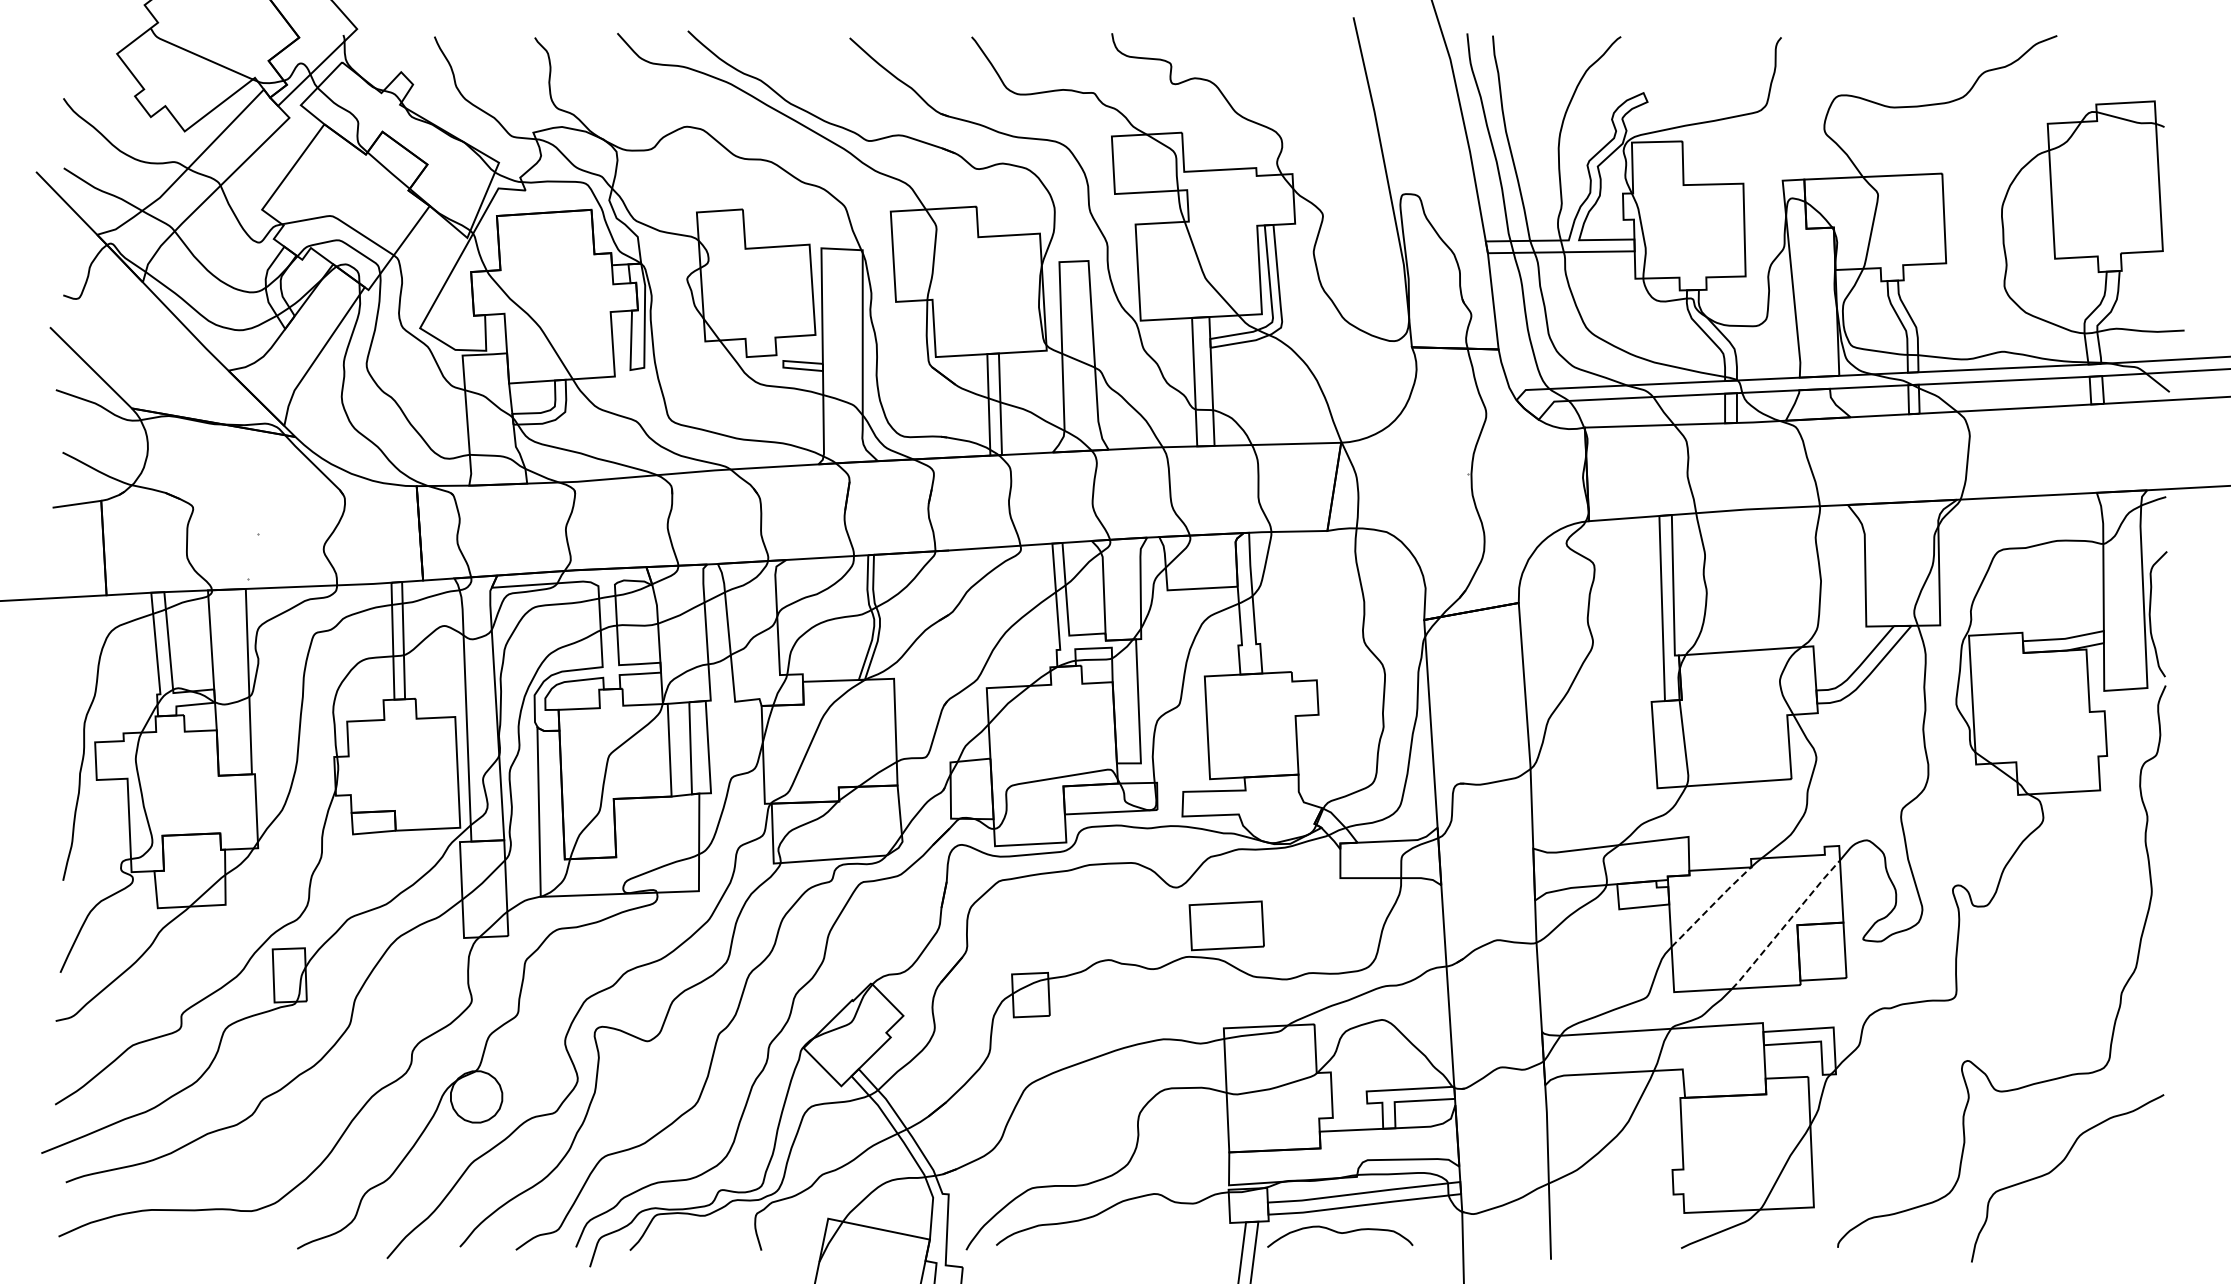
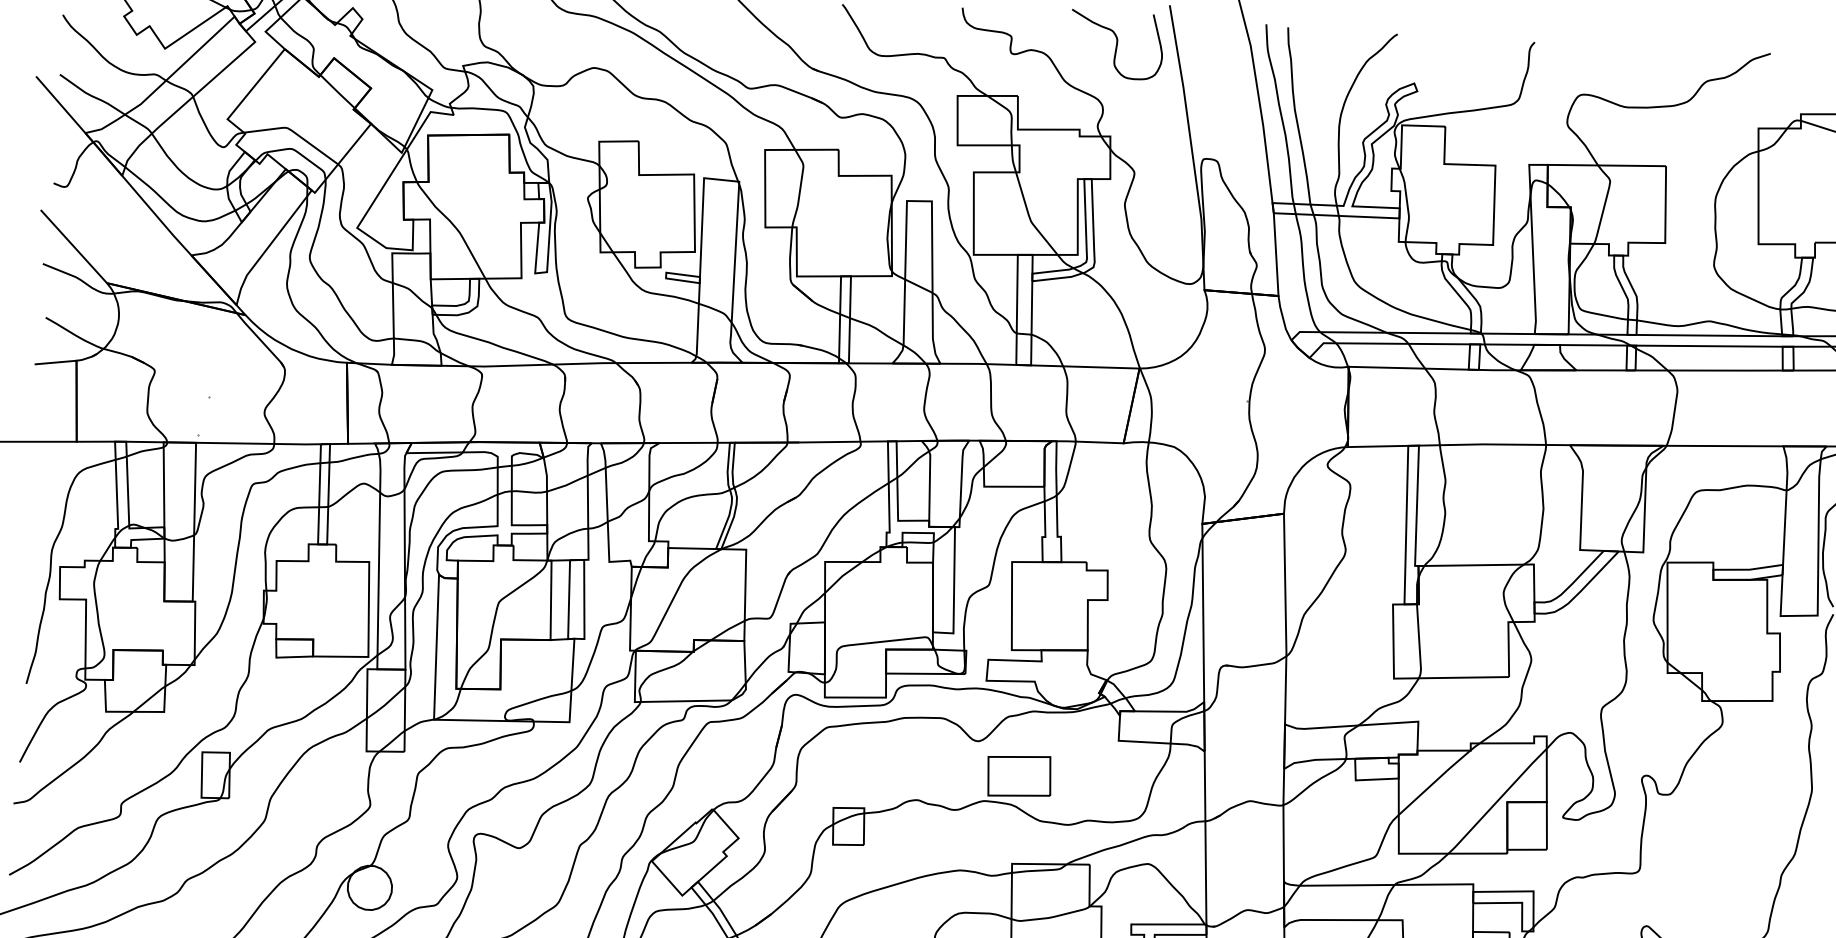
curve: (1293, 66) -> (1116, 44), added
line: (1711, 905) -> (1434, 781), dashed -> solid
line: (1786, 924) -> (1498, 801), dashed -> solid

